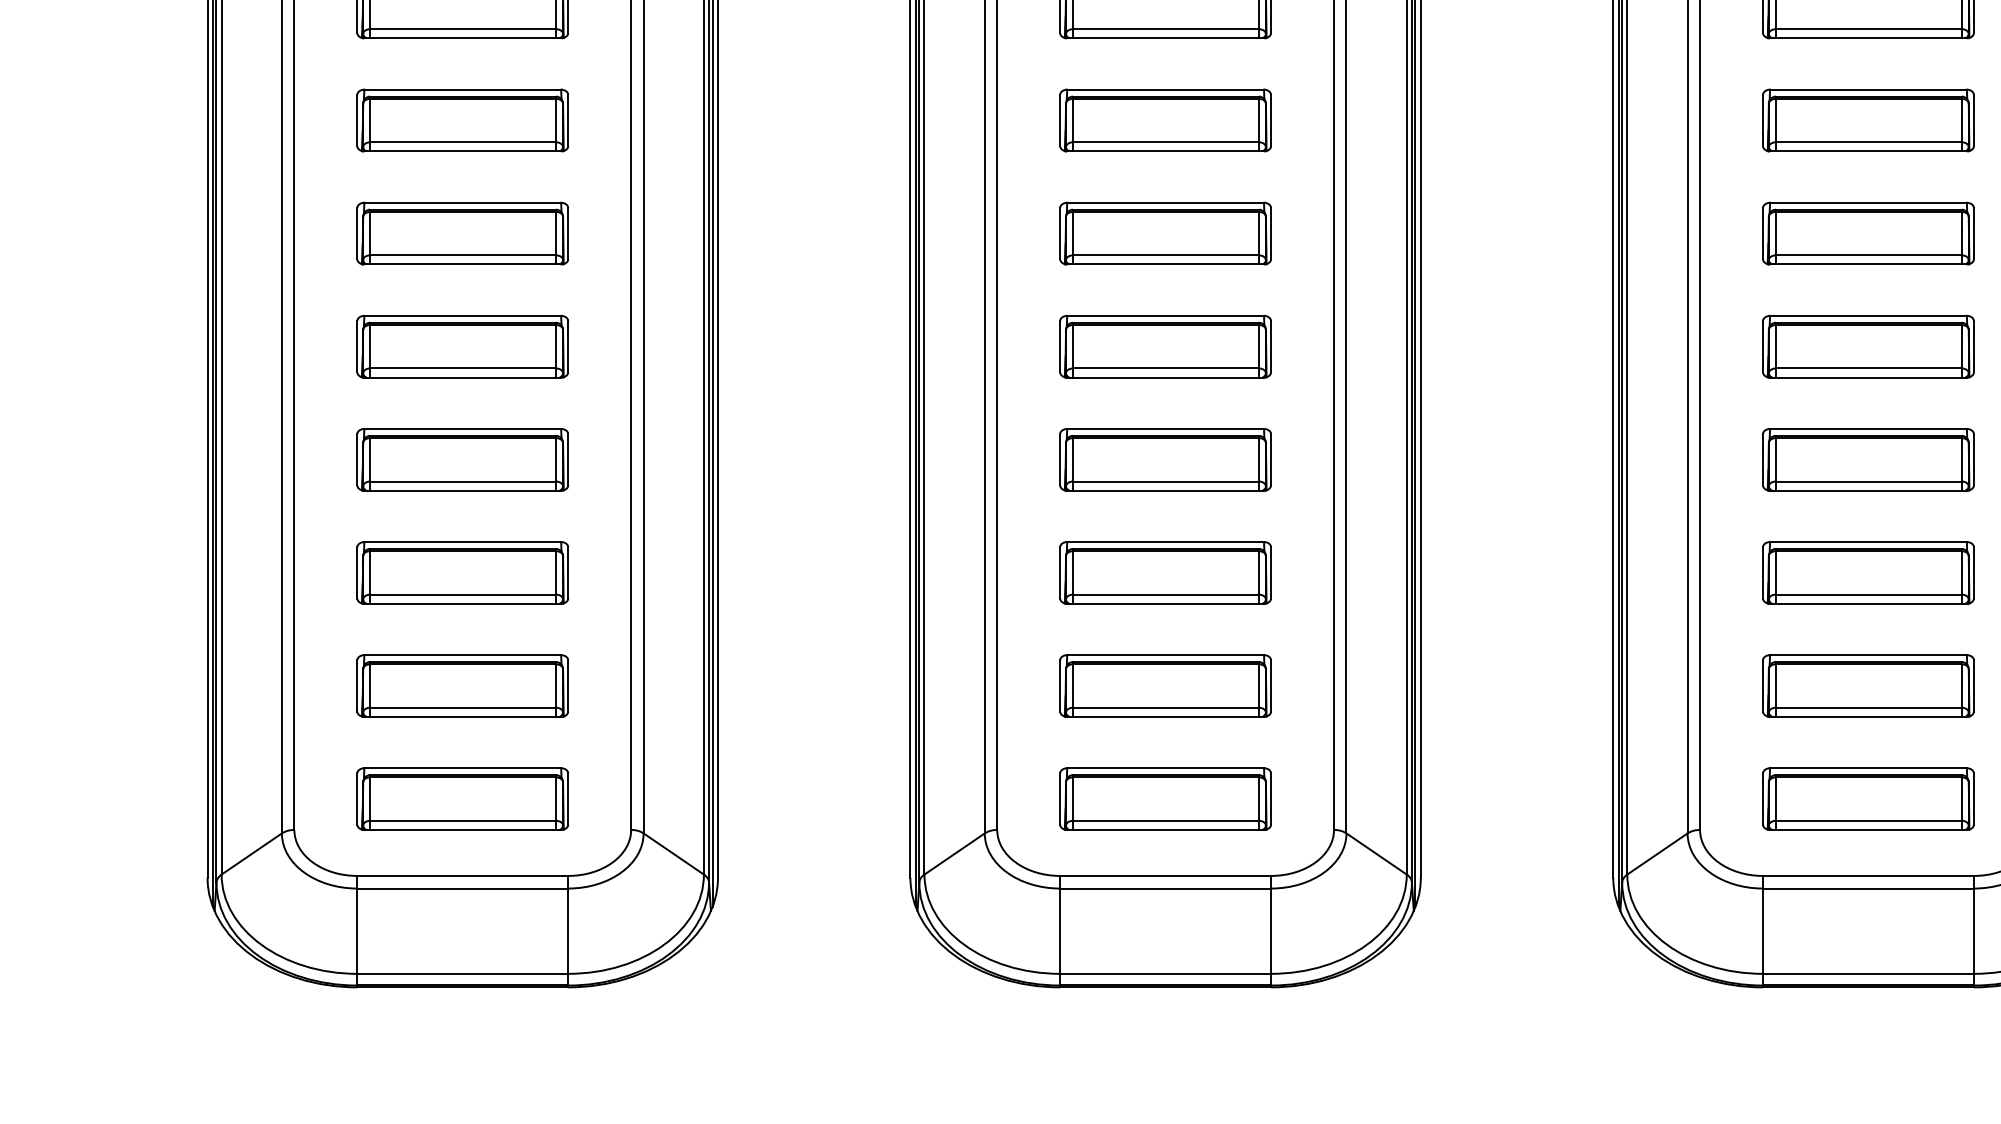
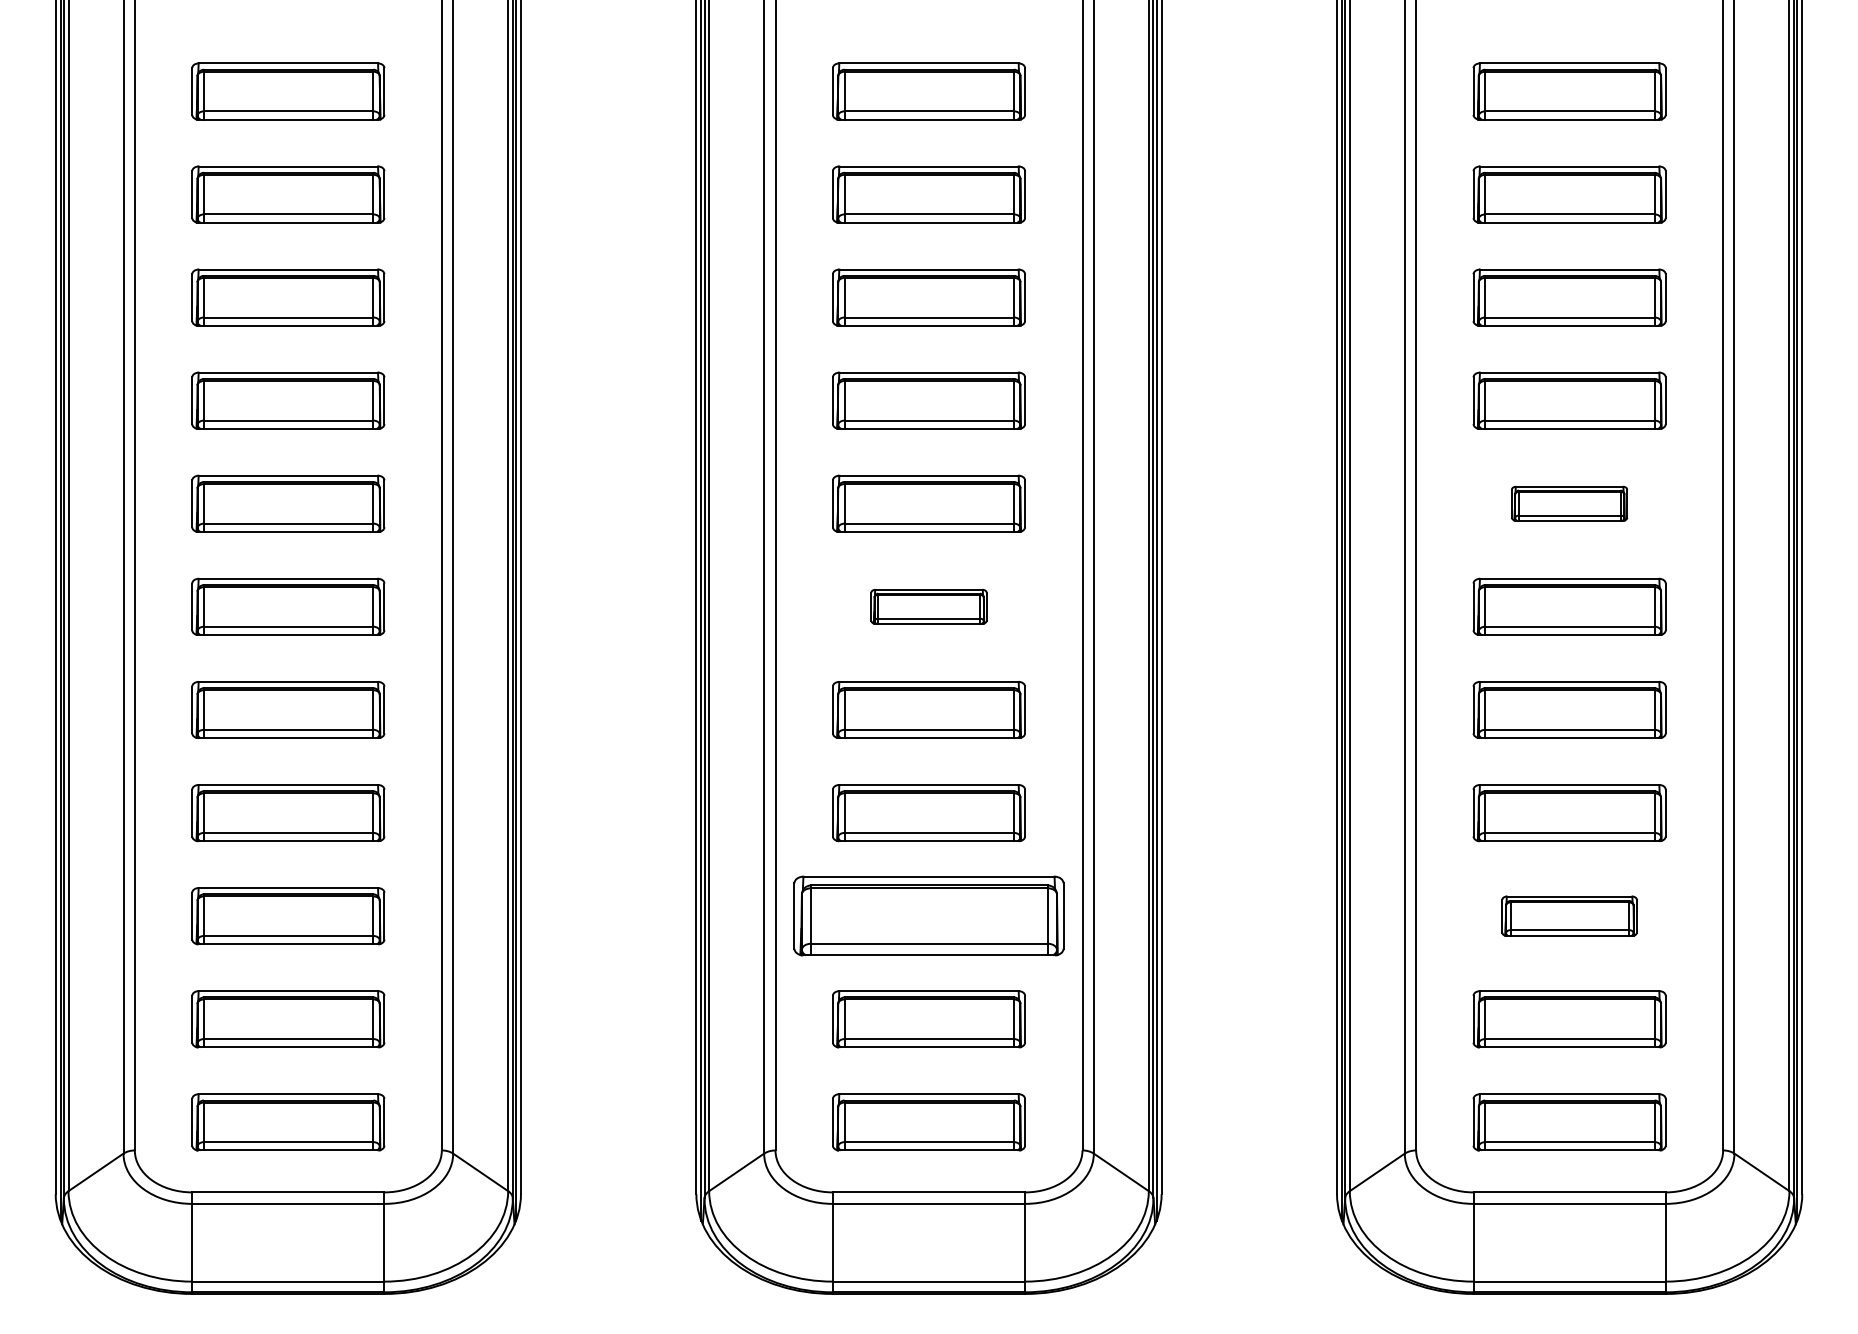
part: (1868, 120) -> (1569, 503), size x0.6
part: (1165, 233) -> (928, 606), size x0.6
part: (1165, 573) -> (928, 916), size x1.4
part: (1868, 573) -> (1569, 916), size x0.7

